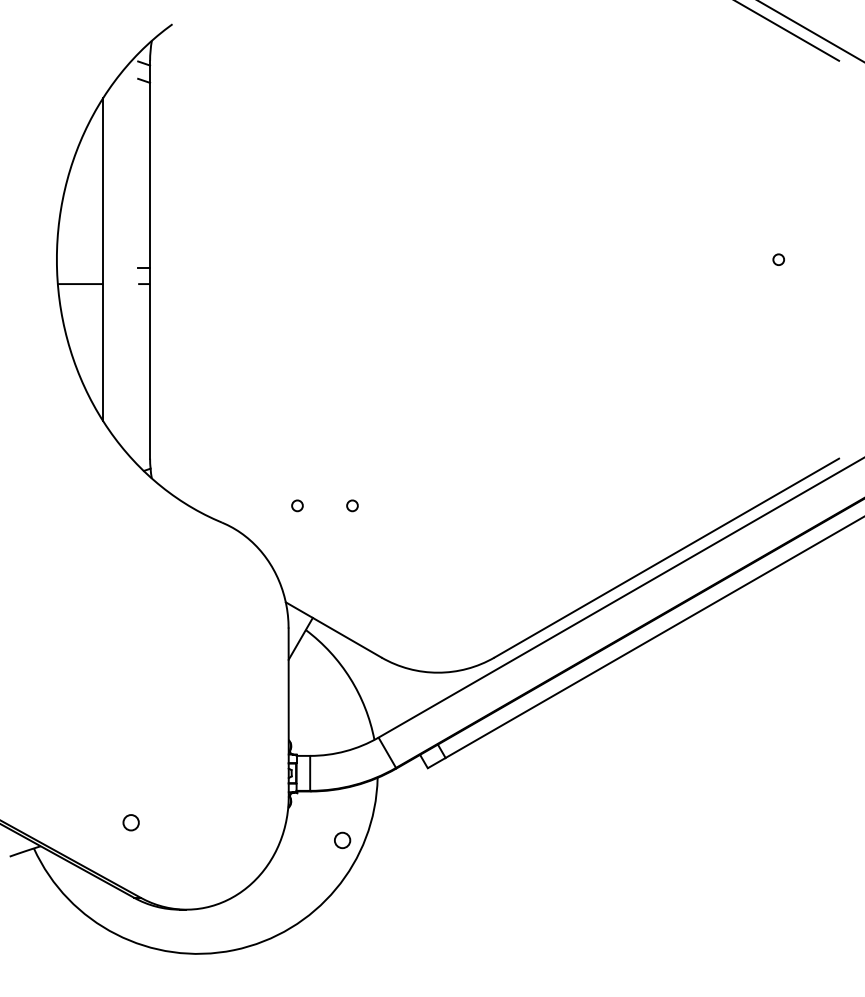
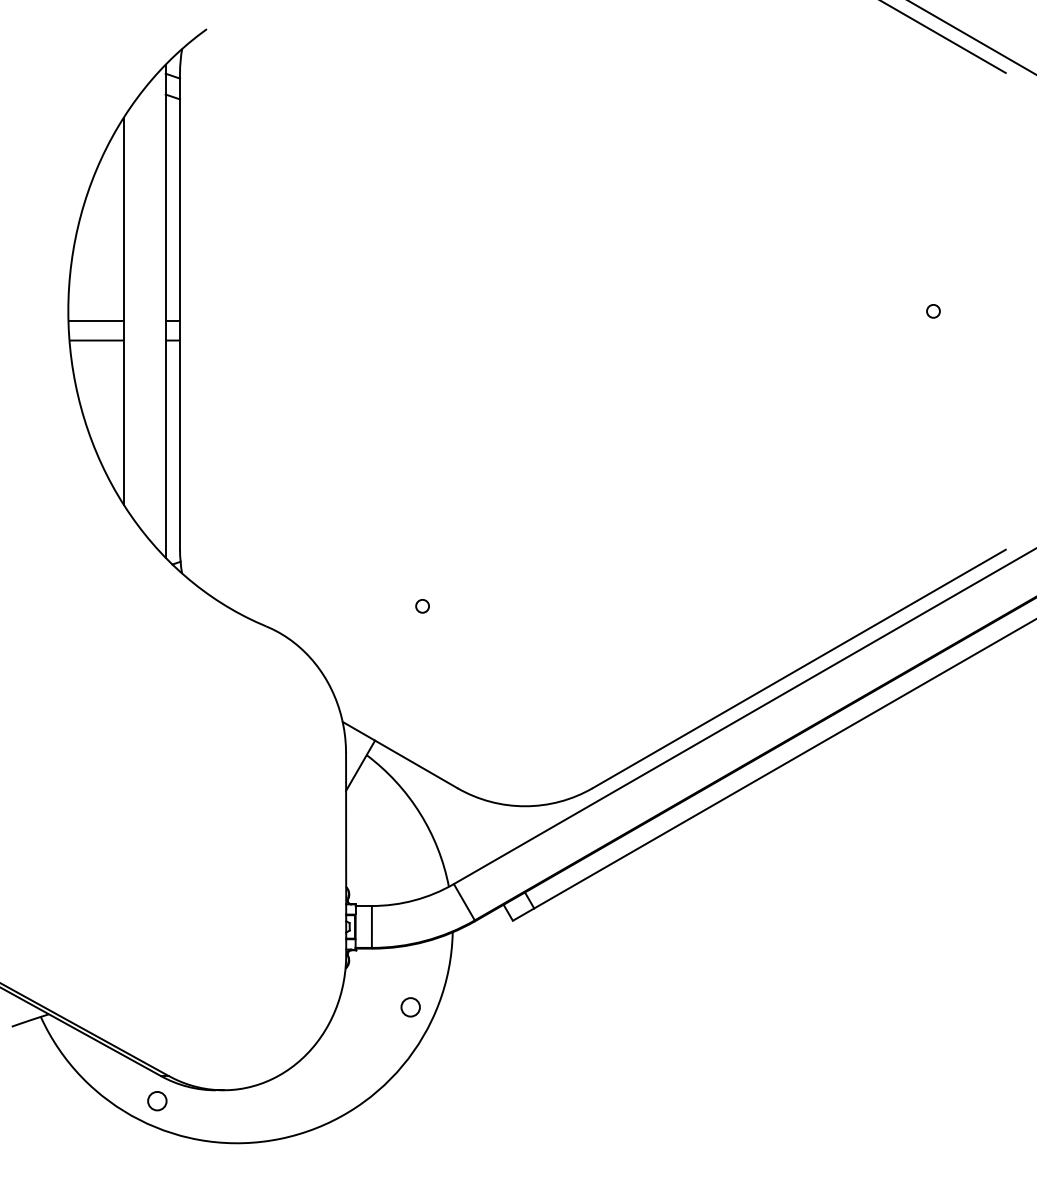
line: (138, 259) -> (166, 311), added
line: (80, 267) -> (96, 320), added
circle: (297, 505) -> (356, 605), removed
circle: (130, 822) -> (156, 1100), moved

